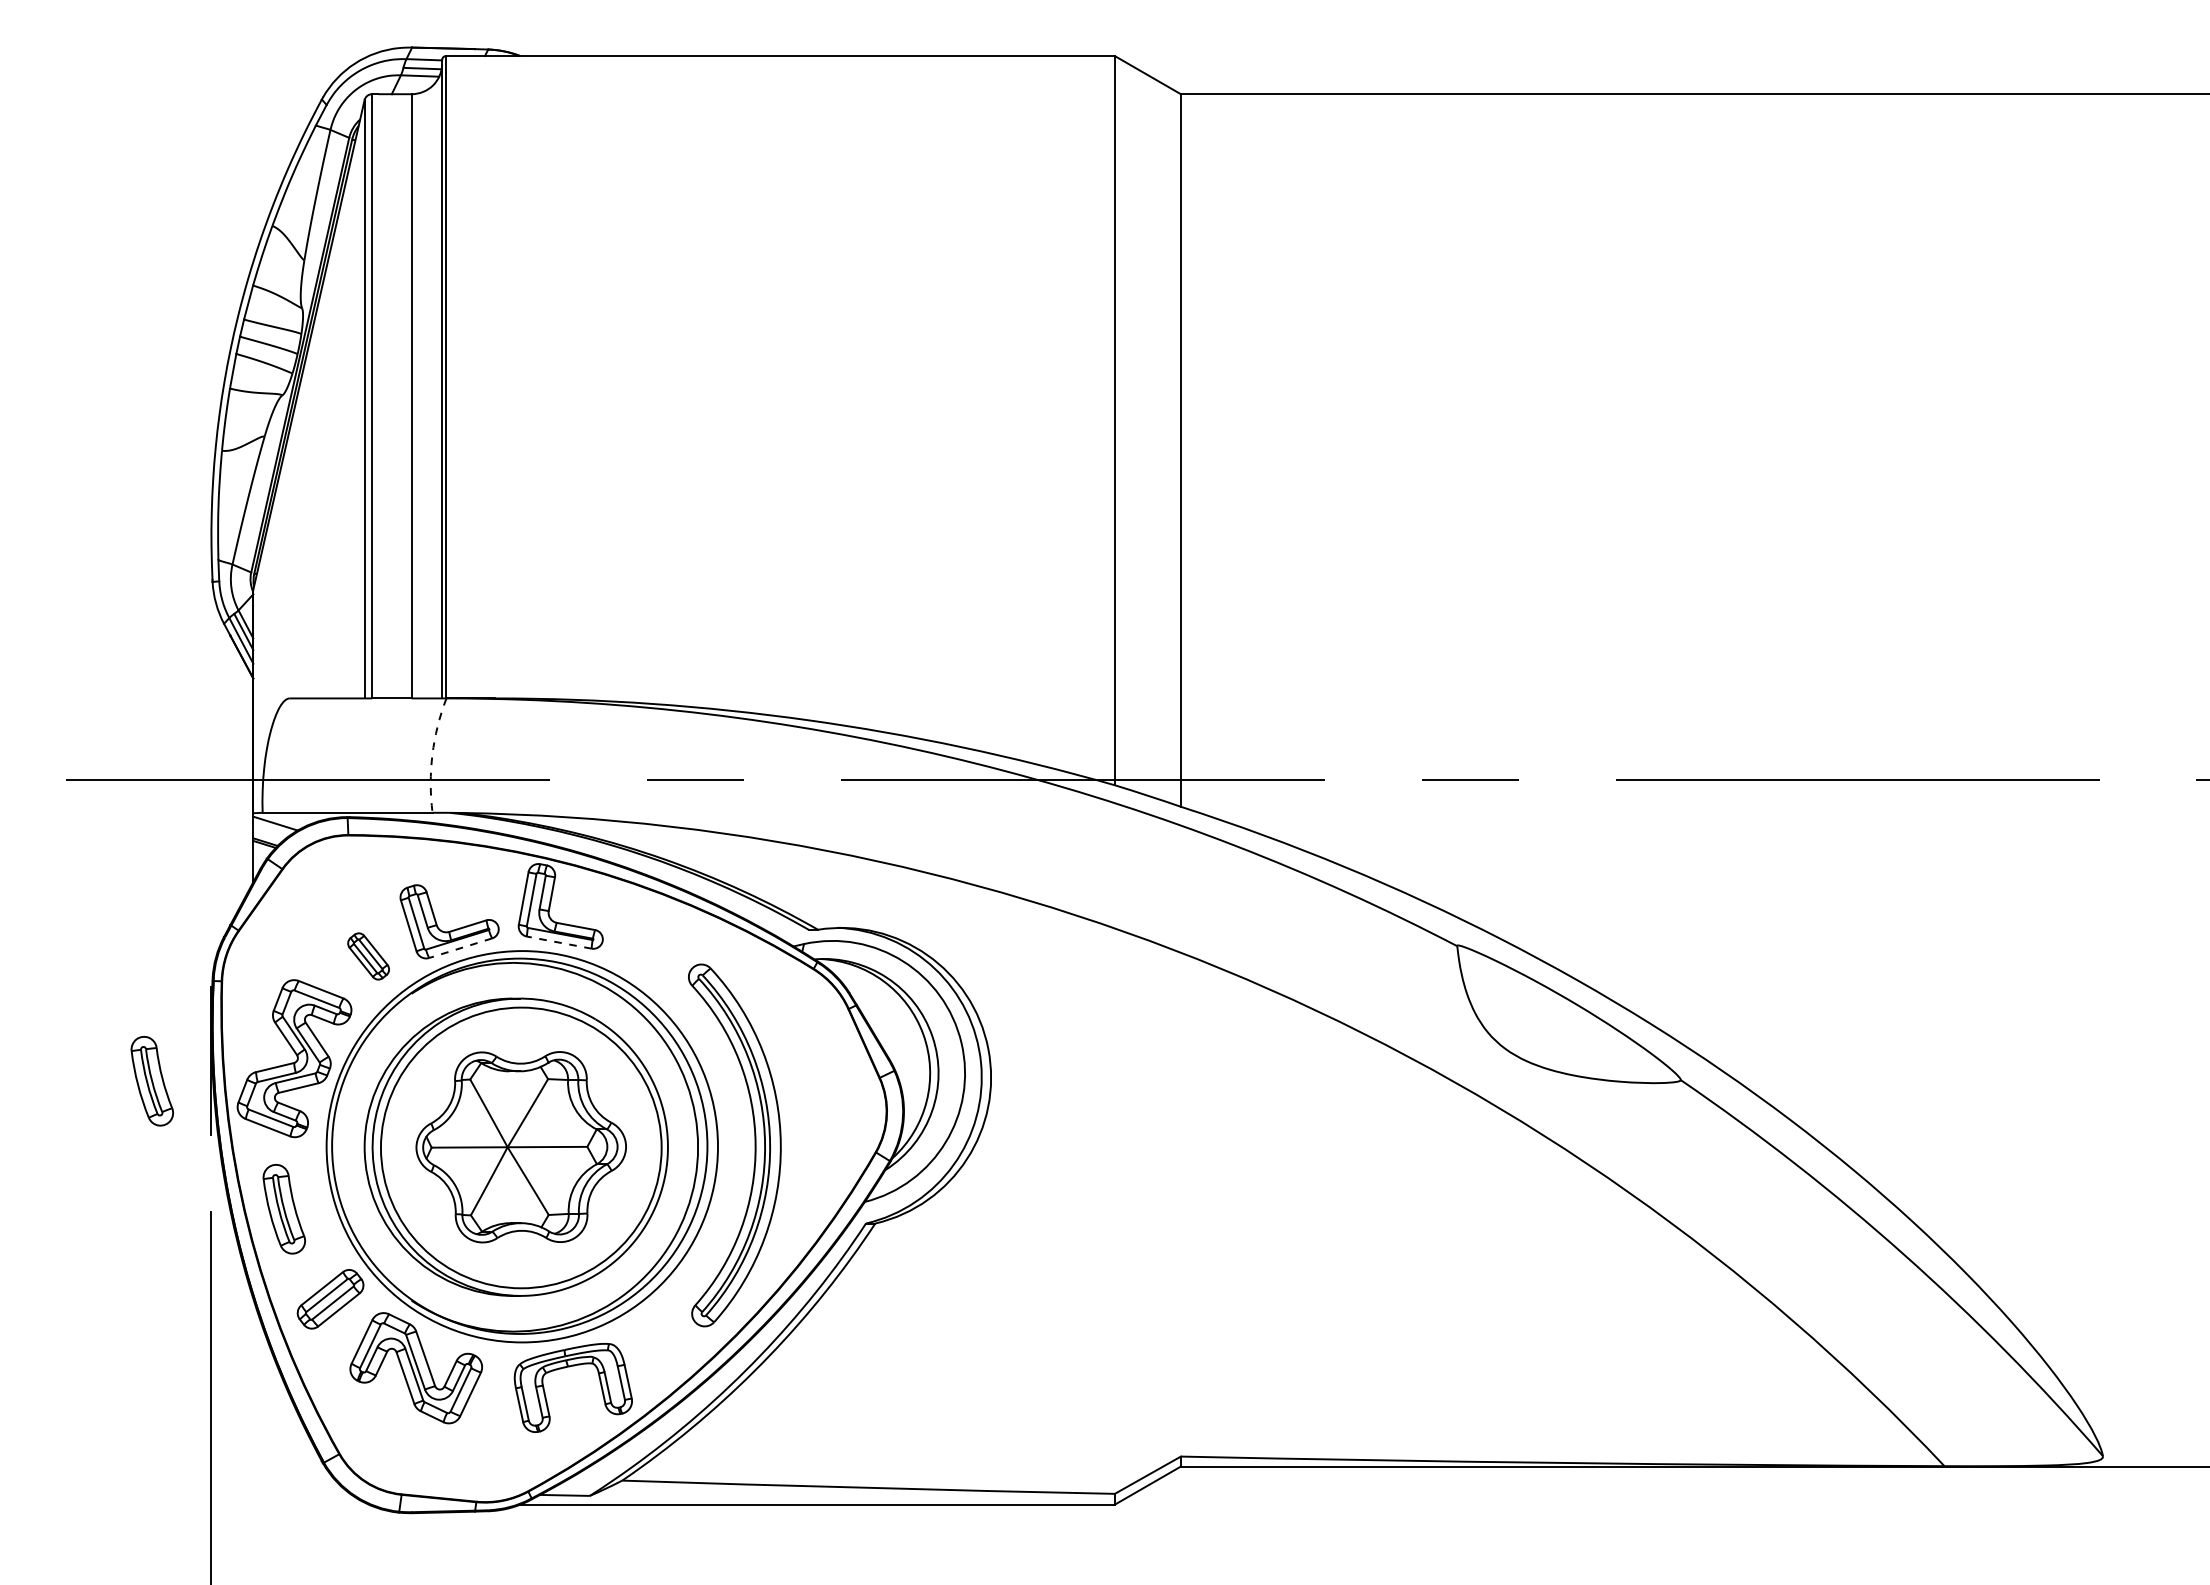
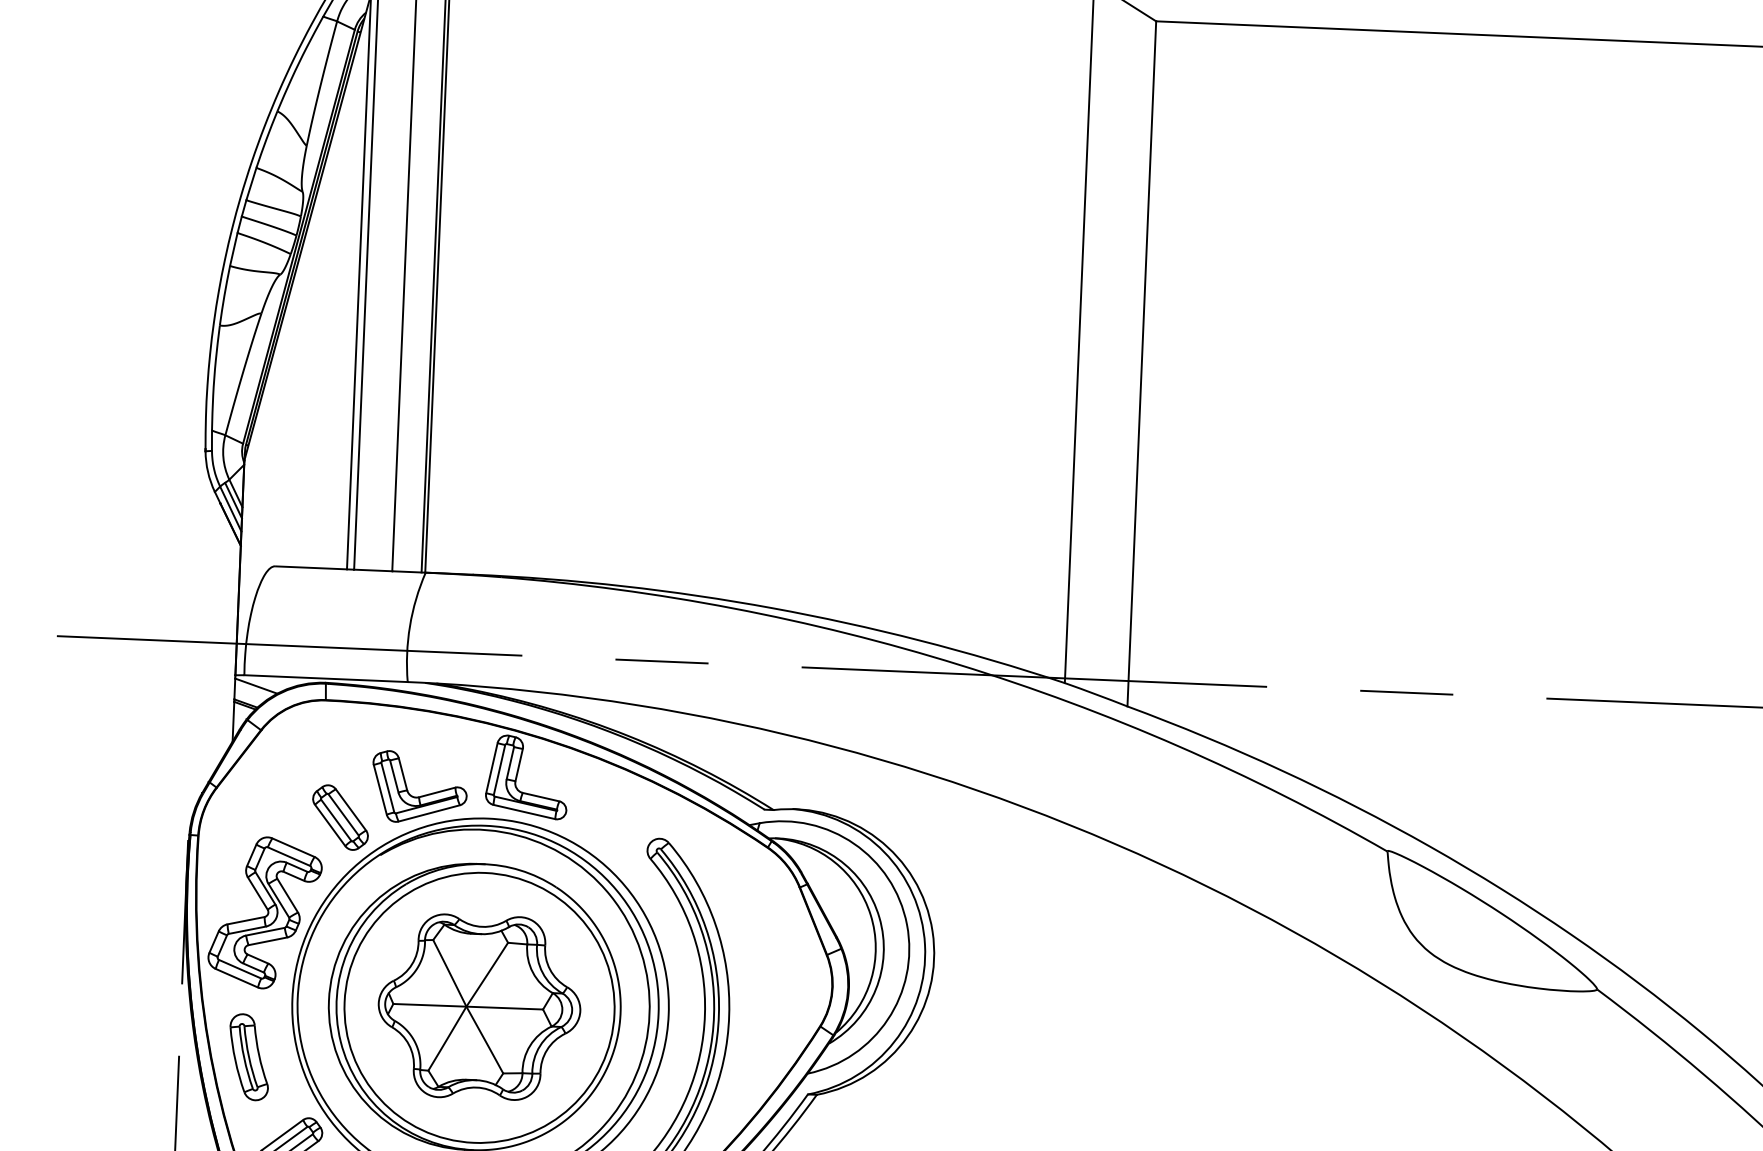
arc: (432, 754) -> (410, 626), dashed -> solid
line: (559, 942) -> (524, 811), dashed -> solid
line: (460, 948) -> (429, 813), dashed -> solid
part: (368, 956) -> (340, 817), size x1.43
part: (151, 1080) -> (126, 928), removed

